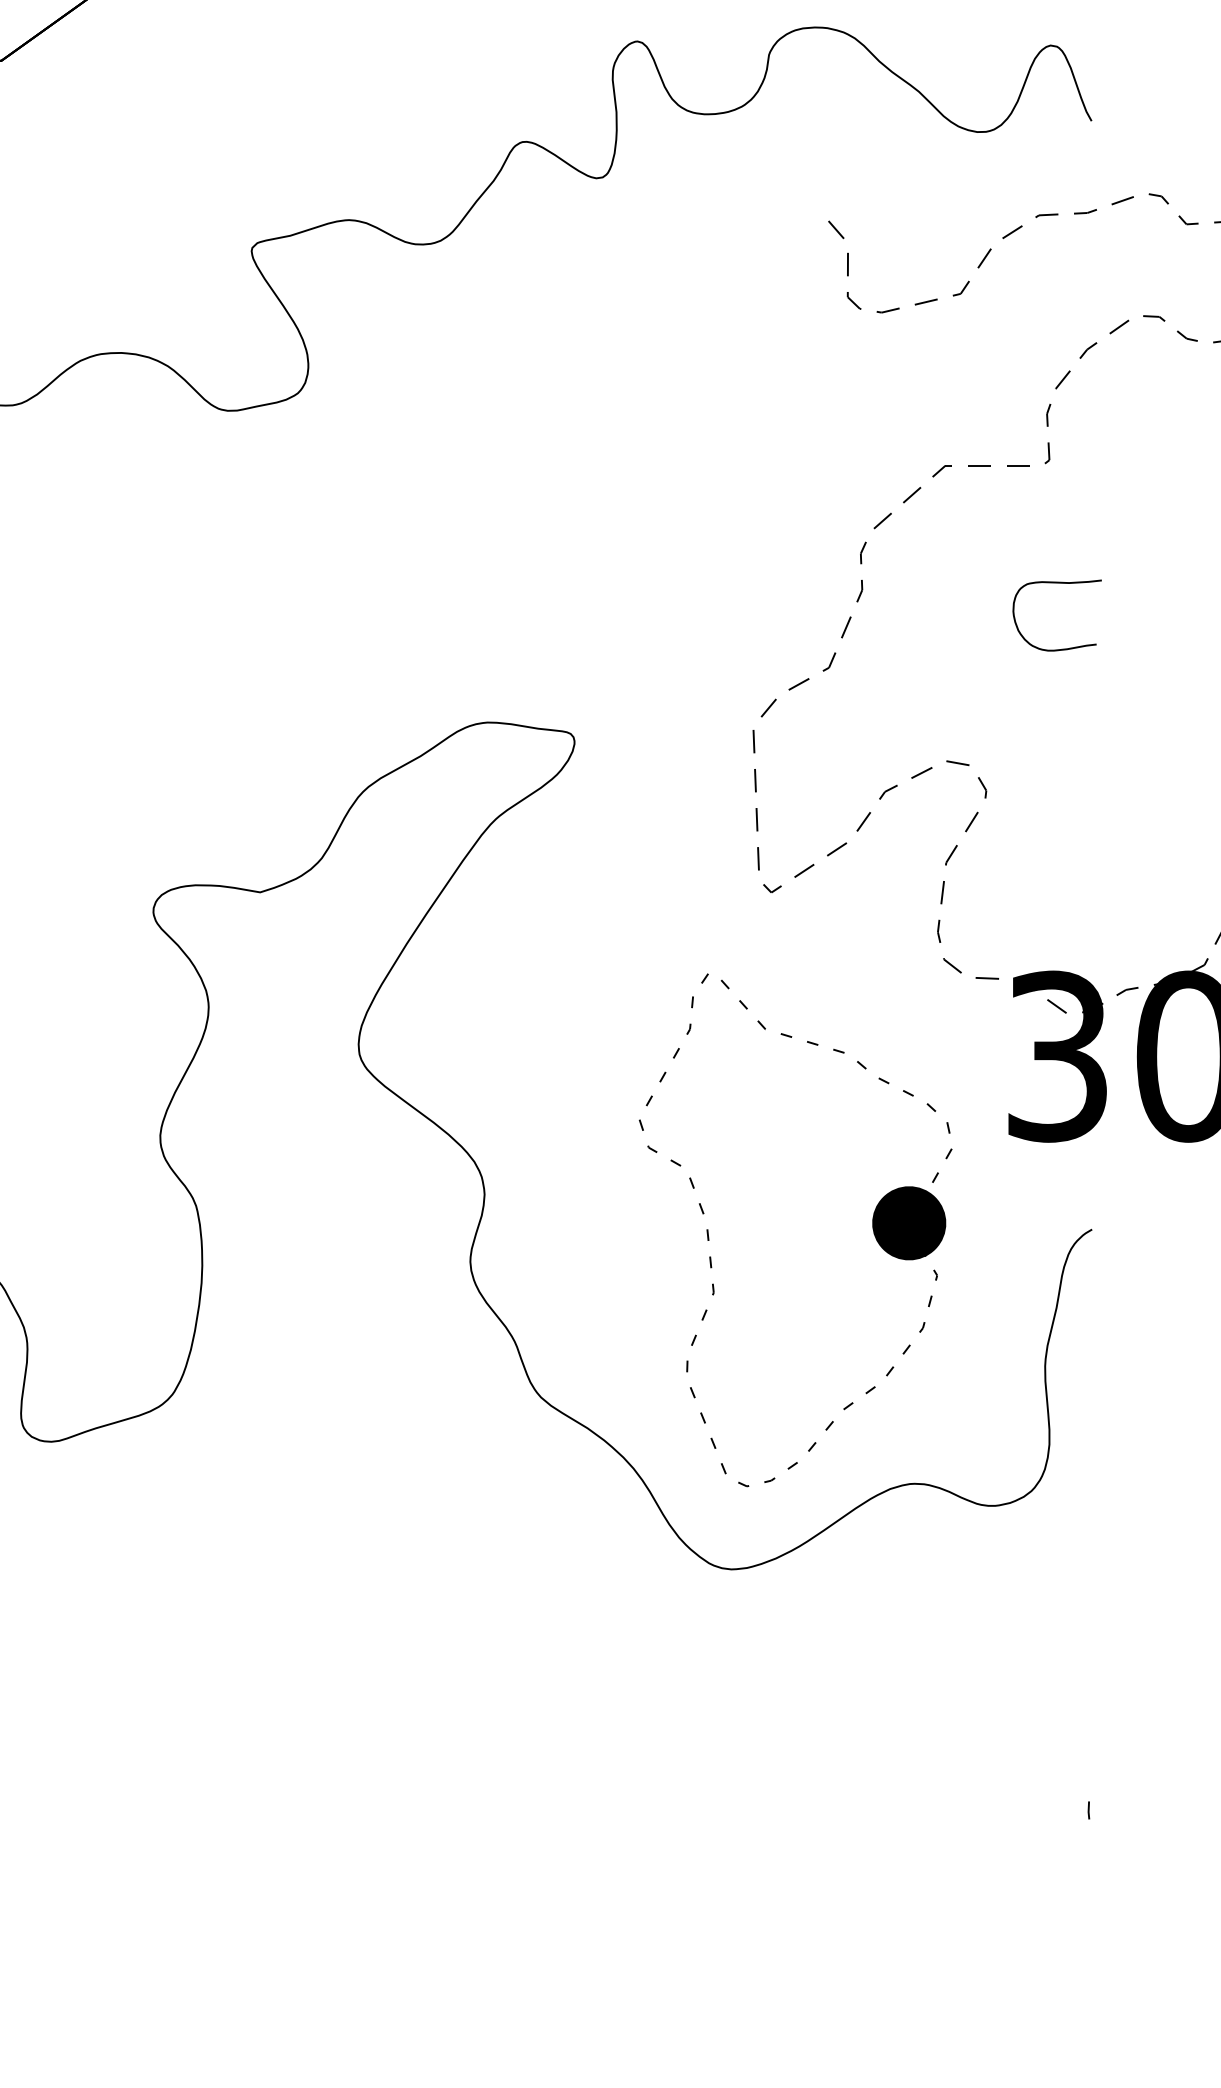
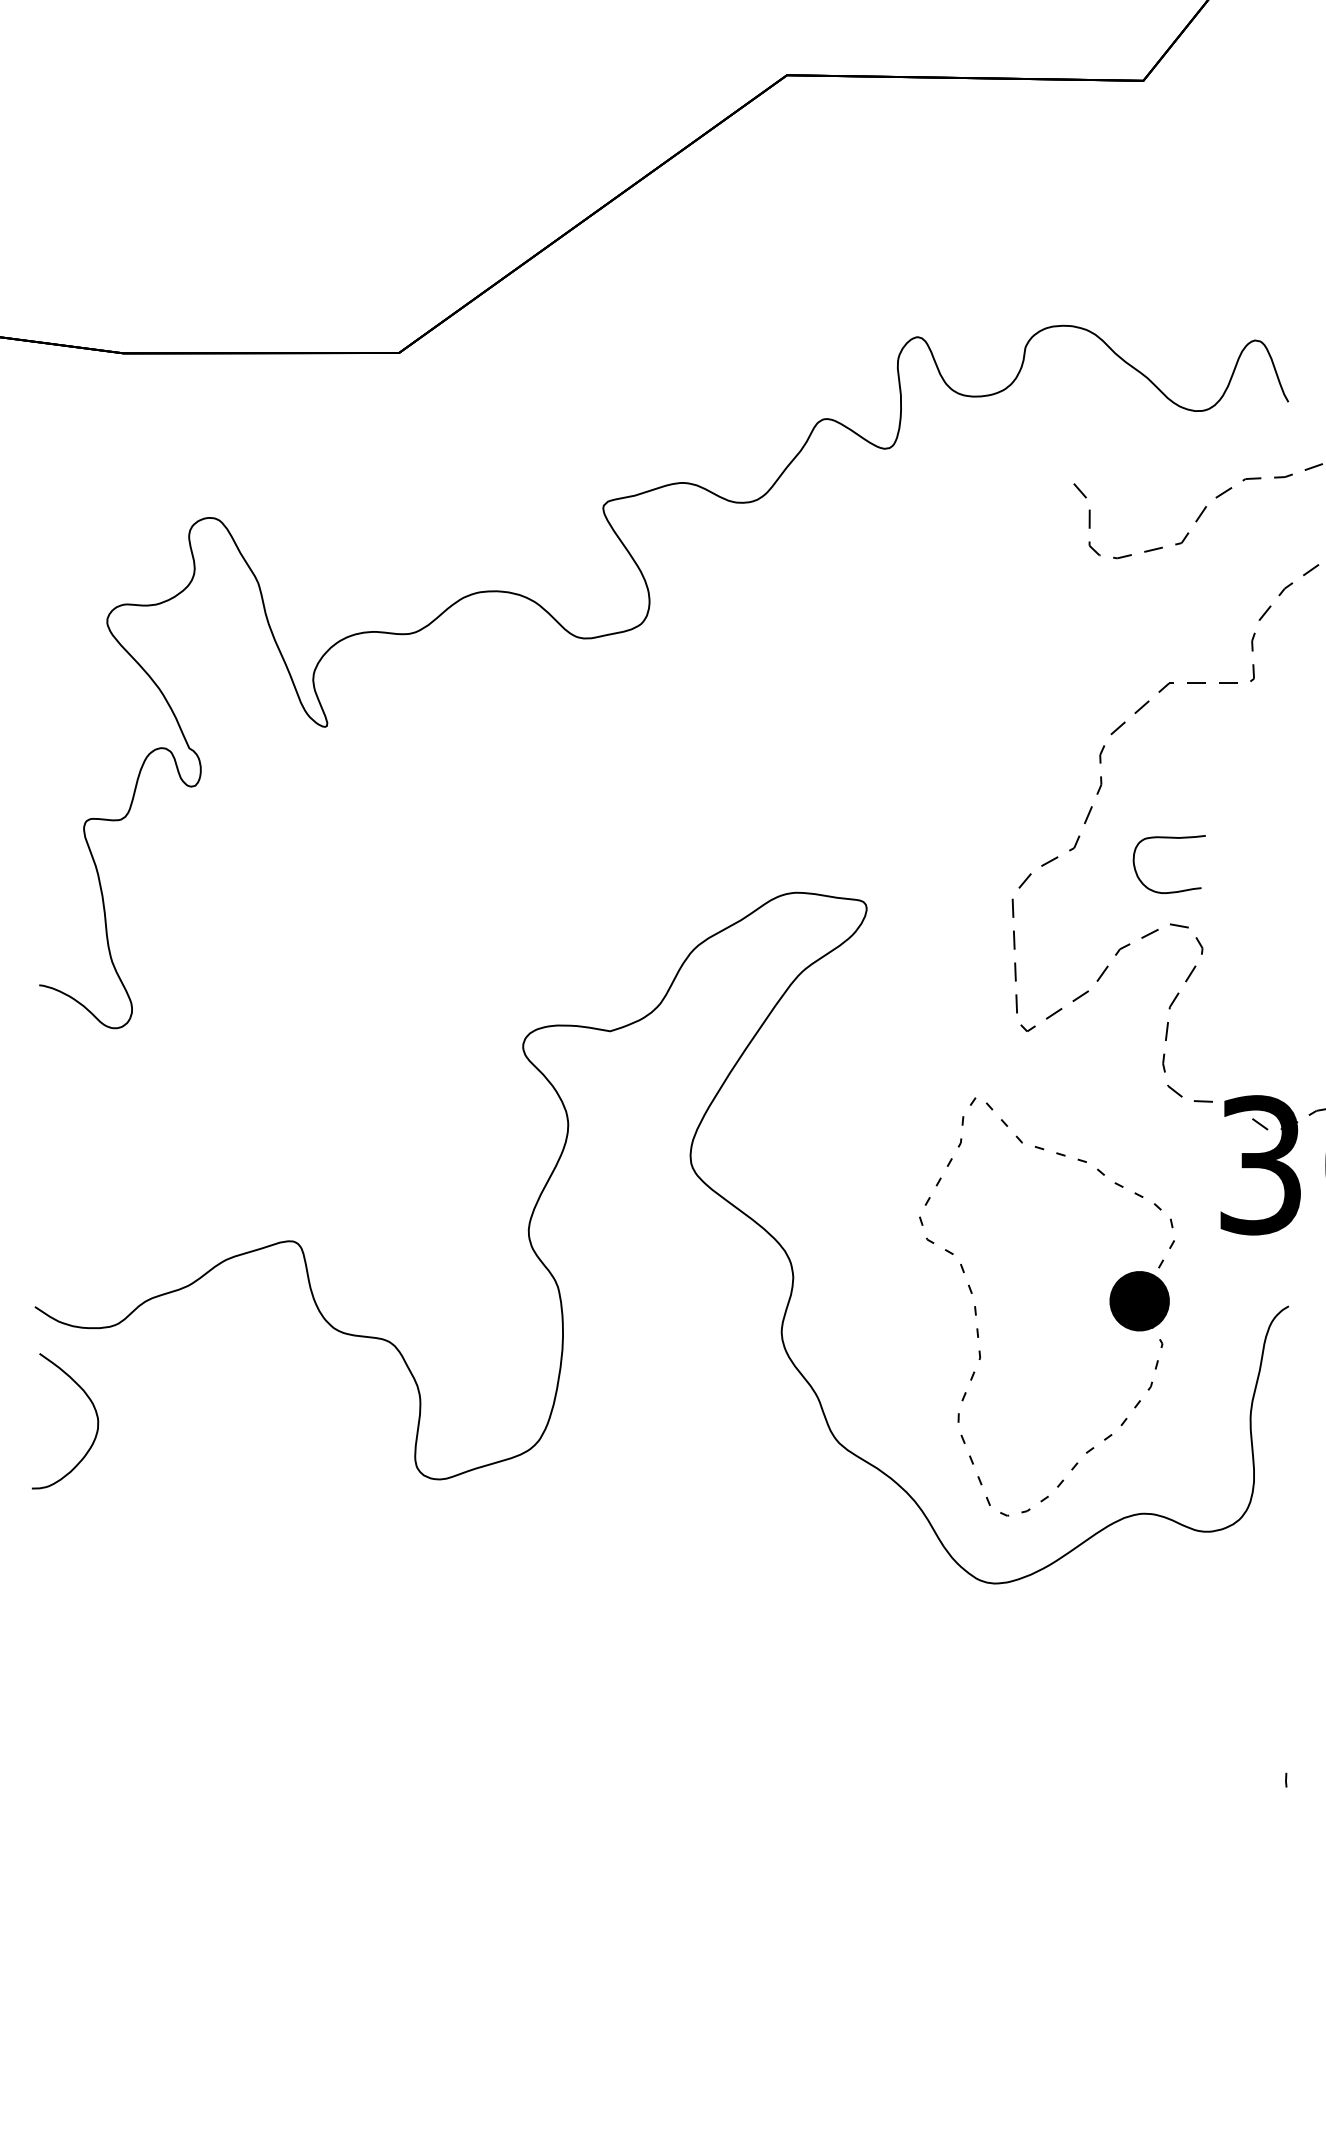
curve: (1056, 583) -> (1168, 838), moved

